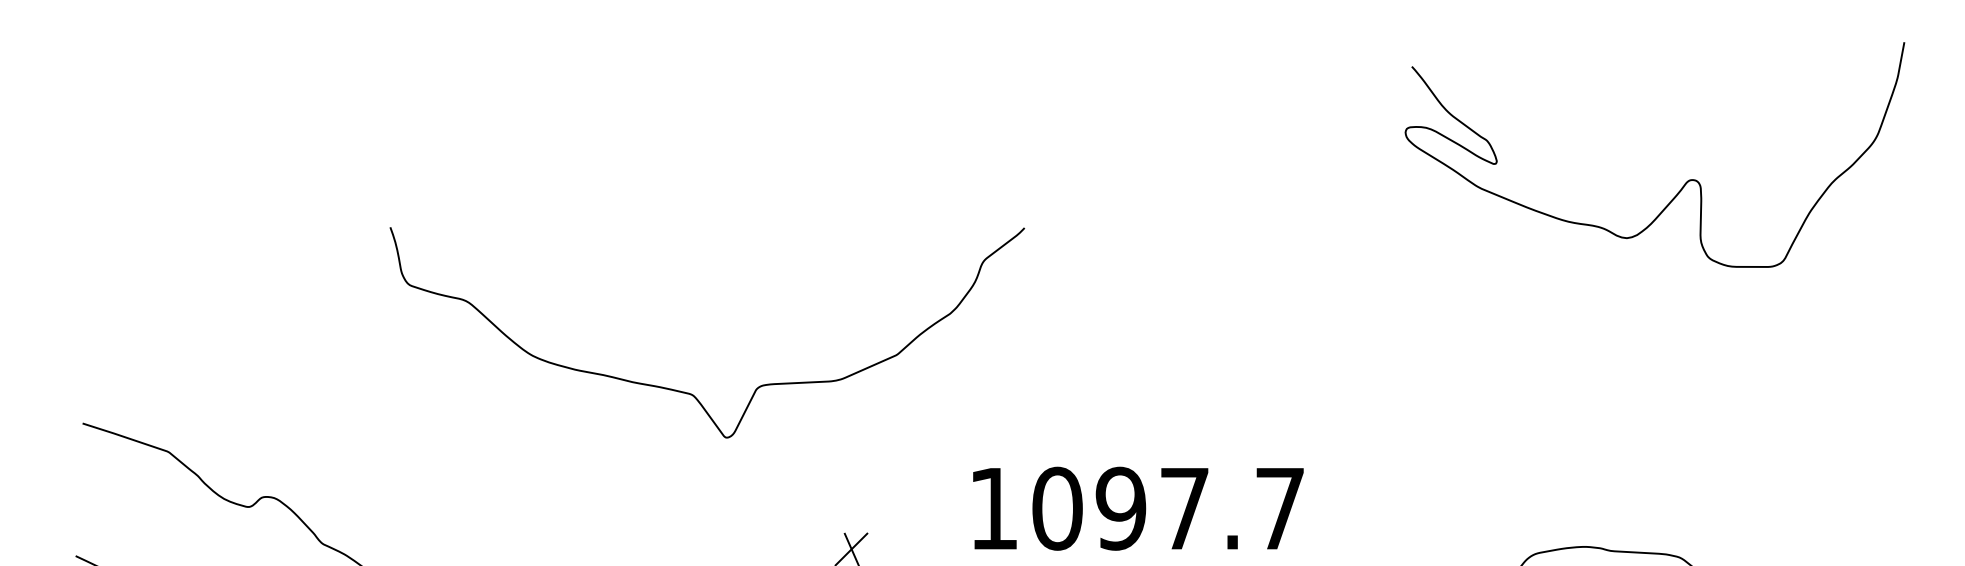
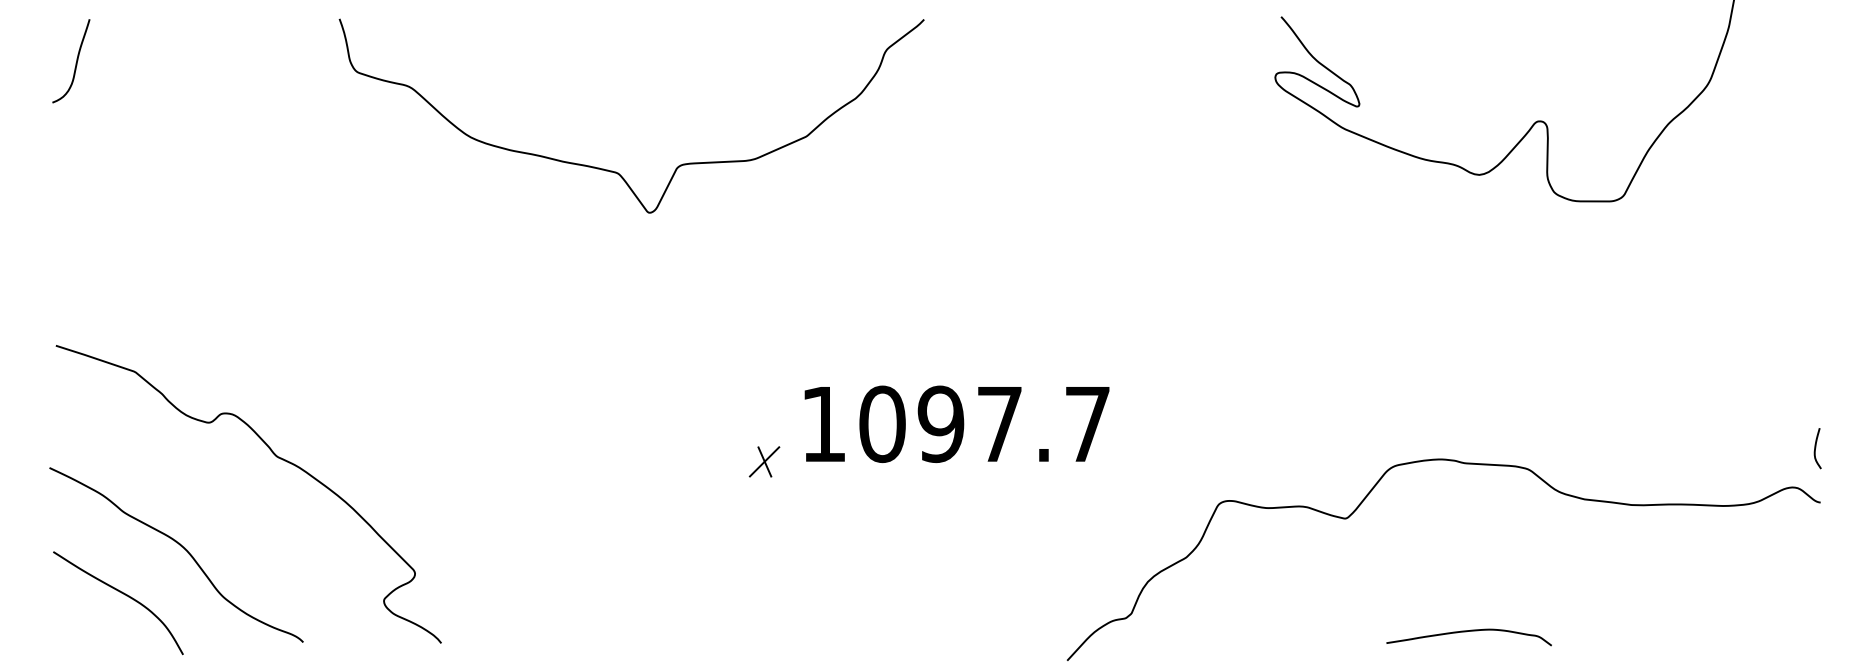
curve: (103, 117) -> (75, 63), added
curve: (690, 392) -> (616, 171), moved
text: (1137, 507) -> (956, 423), moved

